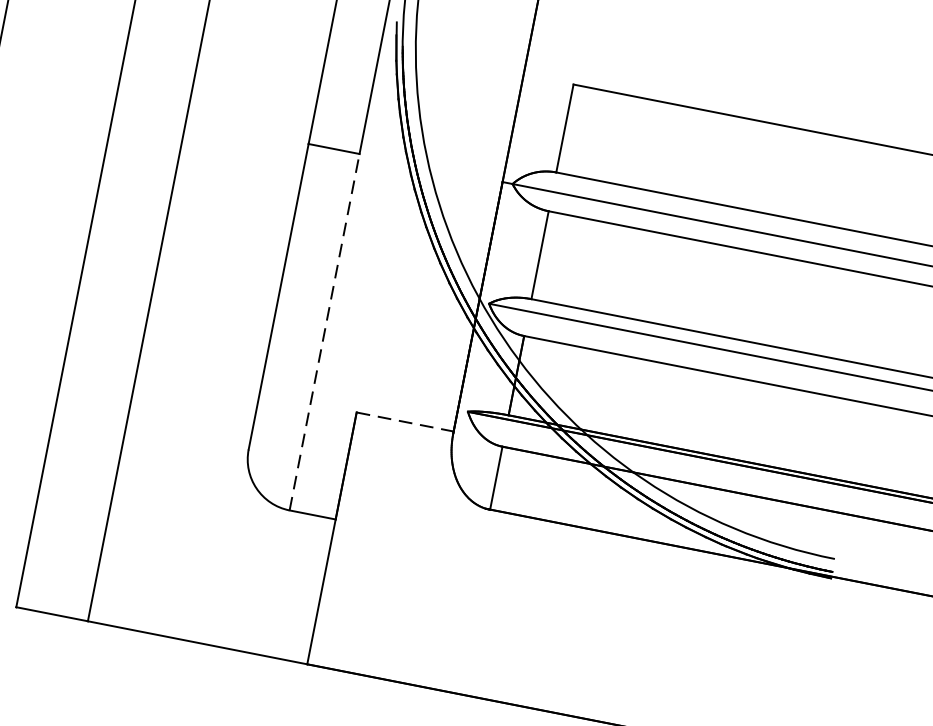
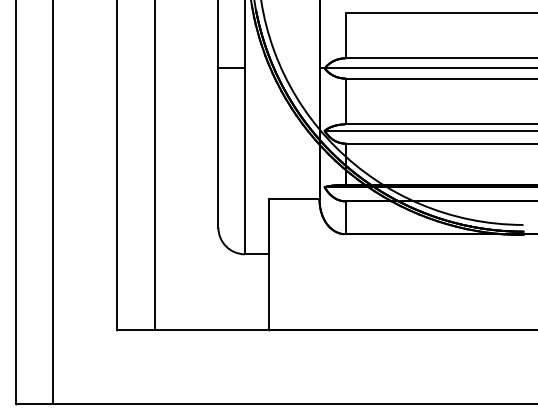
line: (323, 332) -> (244, 161), dashed -> solid
line: (405, 422) -> (294, 198), dashed -> solid

